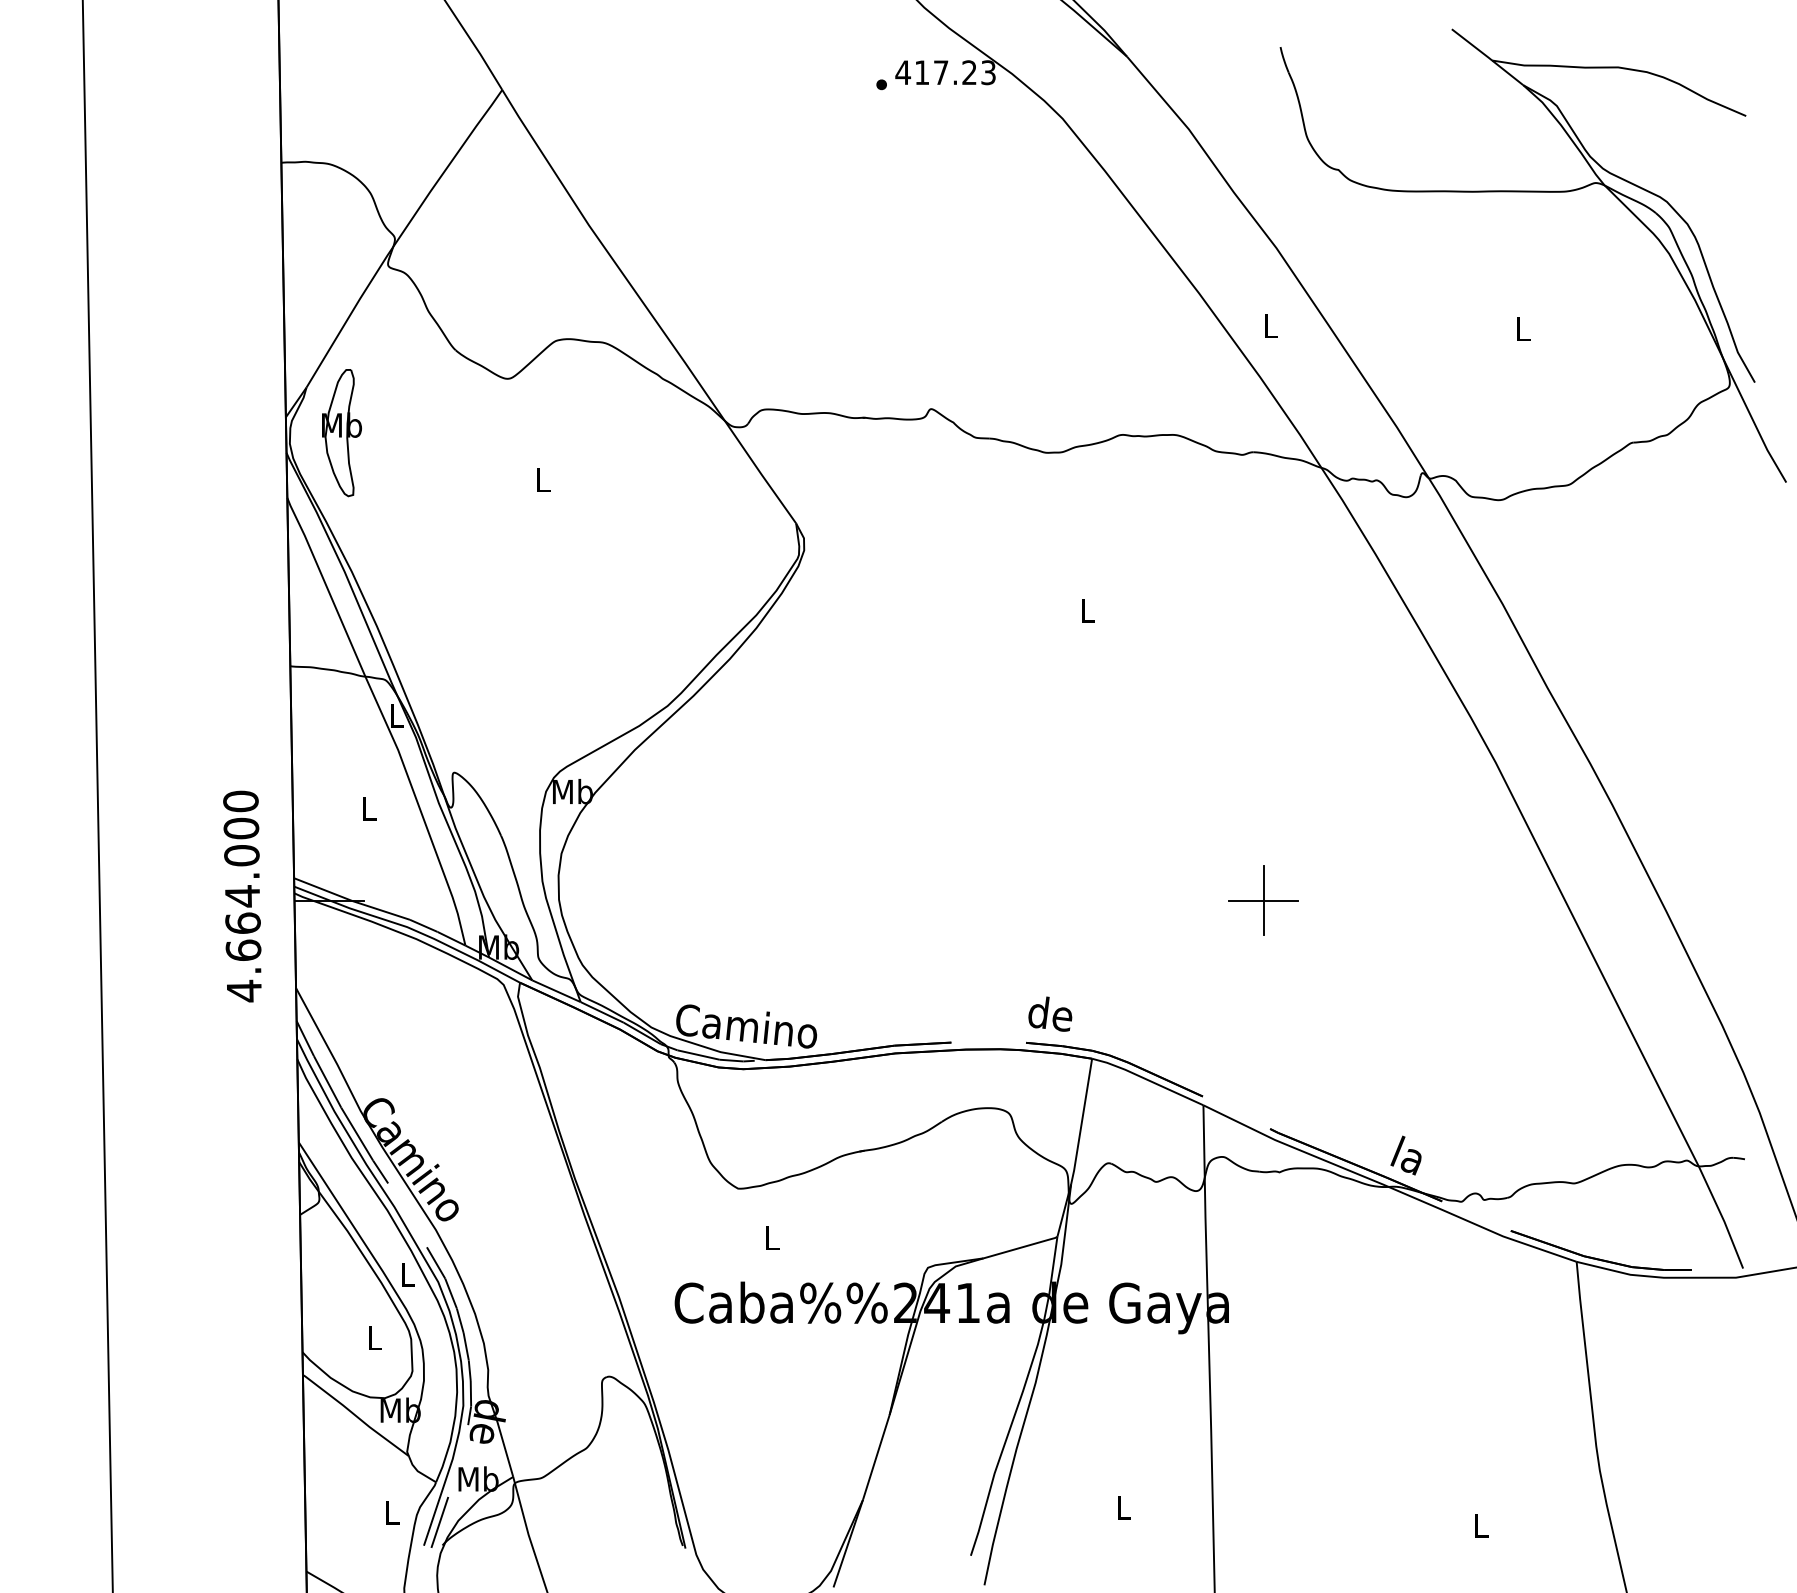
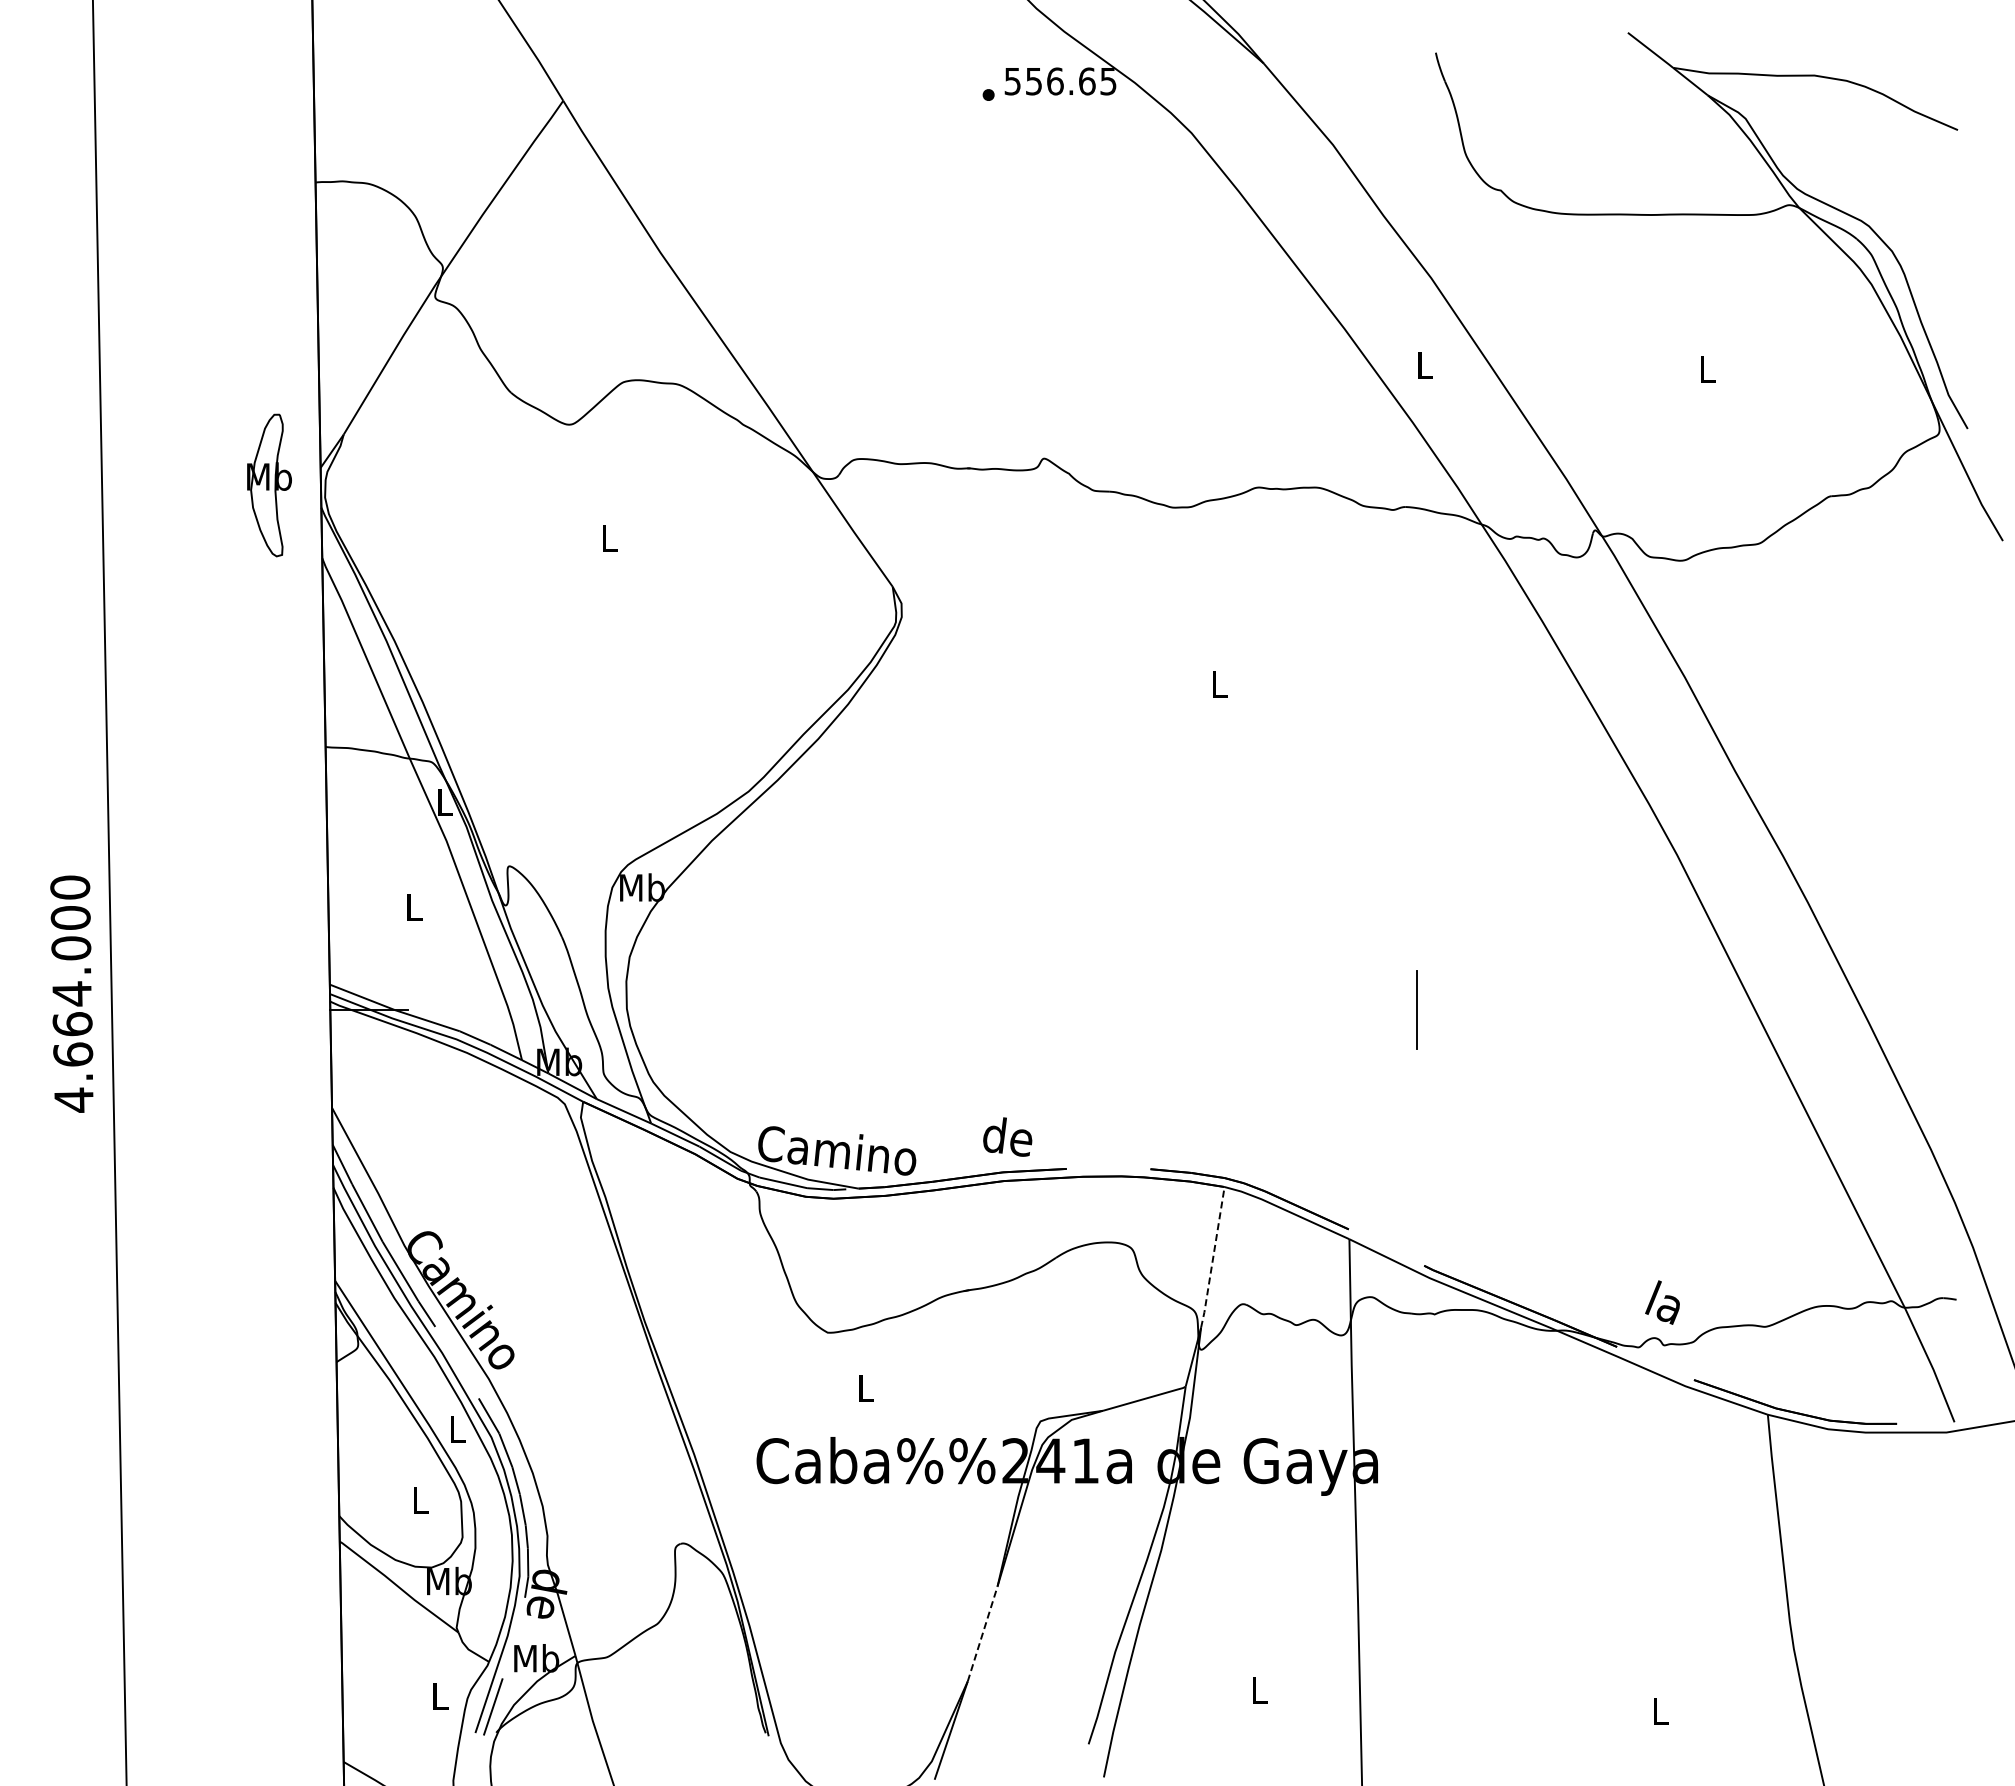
text: (944, 72) -> (1059, 81), 417.23 -> 556.65
part: (341, 433) -> (269, 485), moved
text: (242, 895) -> (71, 993), moved
line: (1263, 901) -> (1416, 1010), removed
text: (1050, 1013) -> (1007, 1136), moved
line: (1082, 1122) -> (1213, 1258), solid -> dashed
text: (1405, 1155) -> (1662, 1302), moved
line: (876, 1457) -> (982, 1634), solid -> dashed

